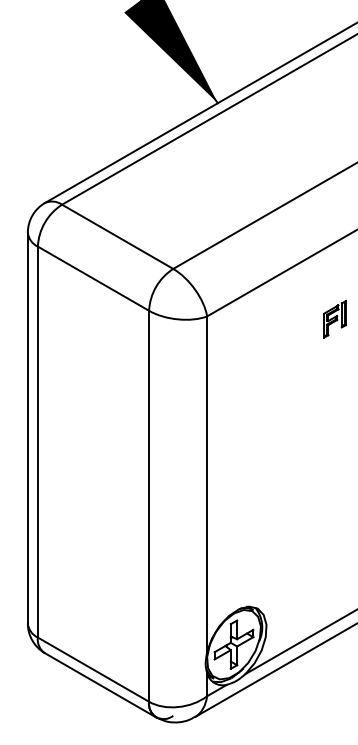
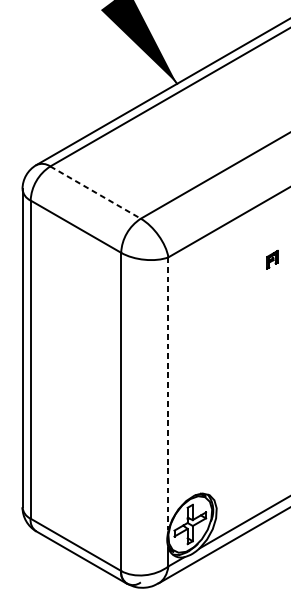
line: (118, 237) -> (96, 193), solid -> dashed
part: (334, 319) -> (272, 259), size x0.6
line: (207, 484) -> (168, 394), solid -> dashed

